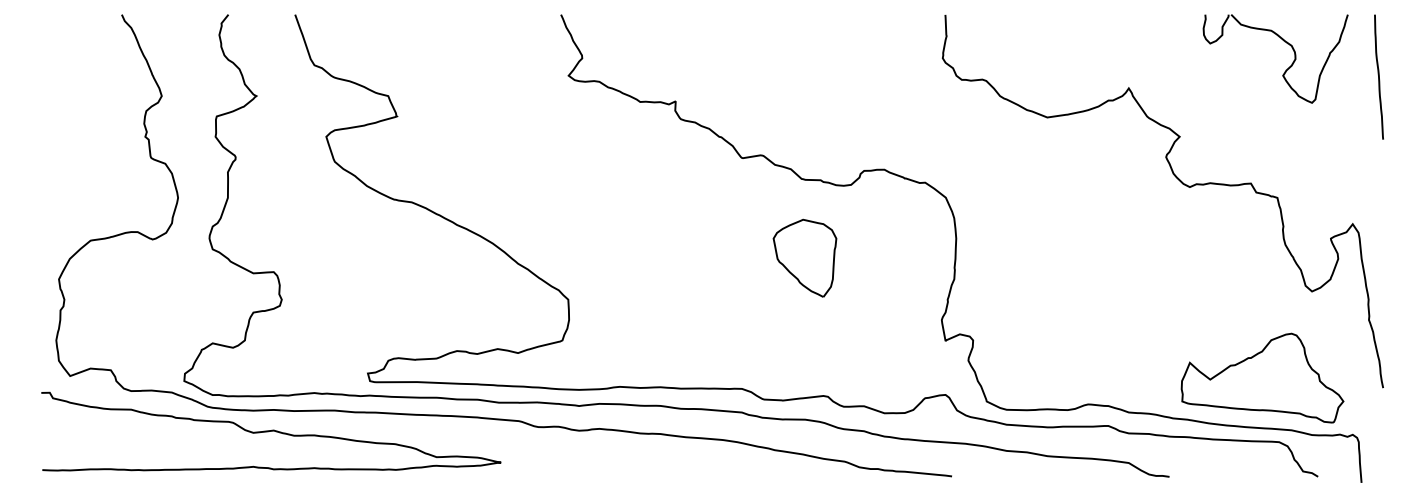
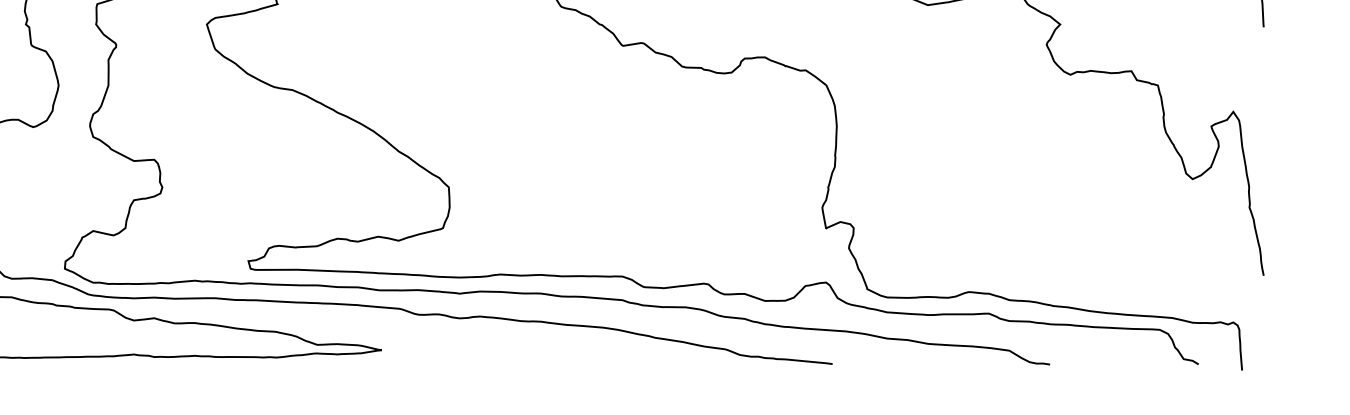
part: (804, 257) -> (685, 145), removed
part: (1262, 377) -> (1143, 265), removed

